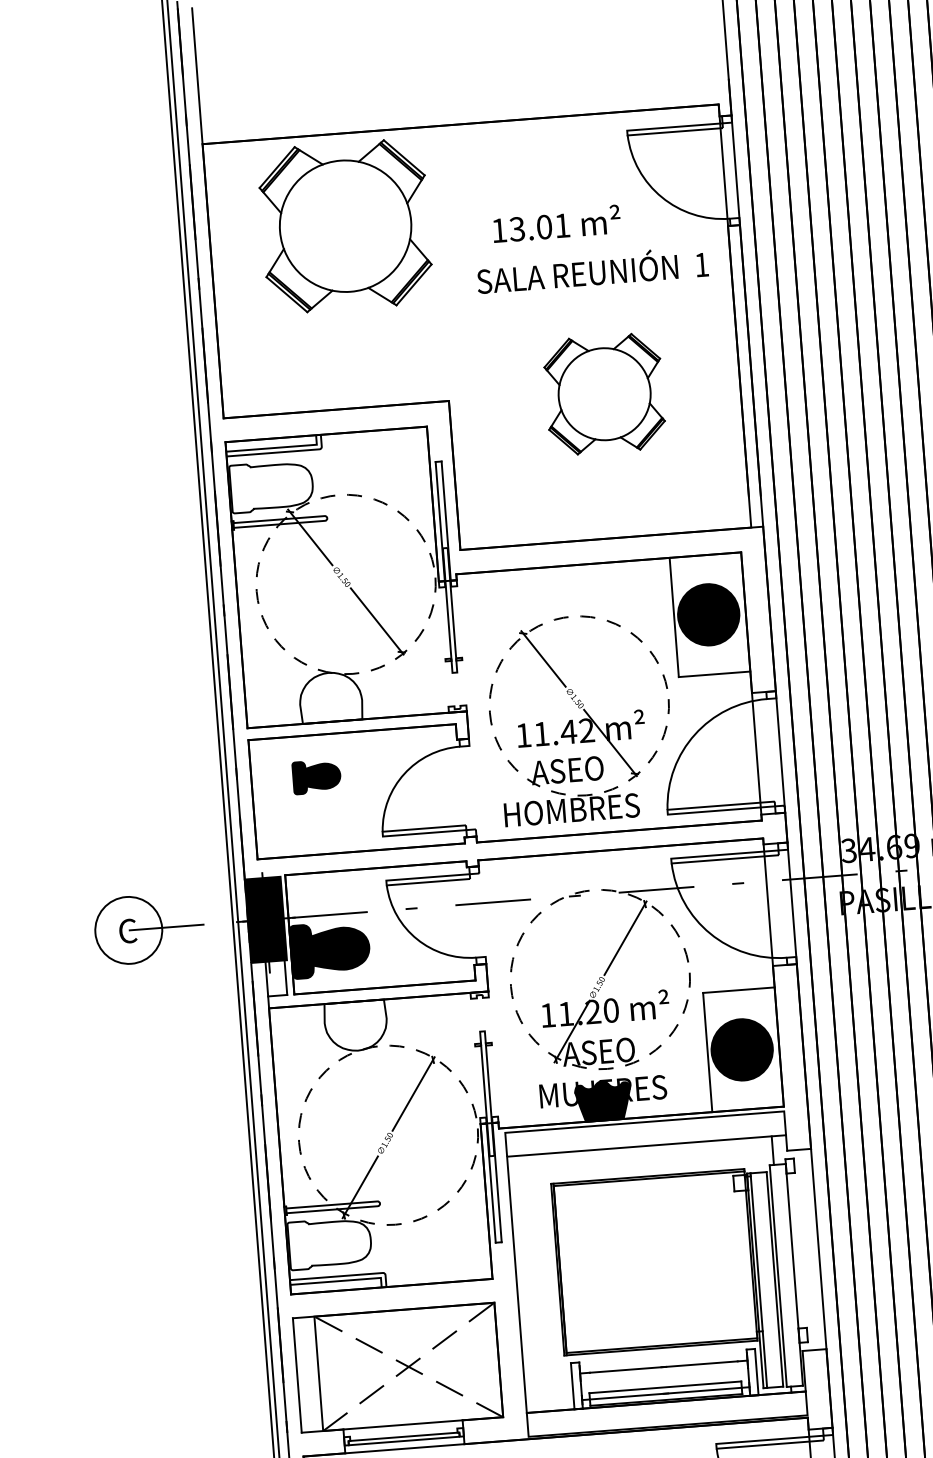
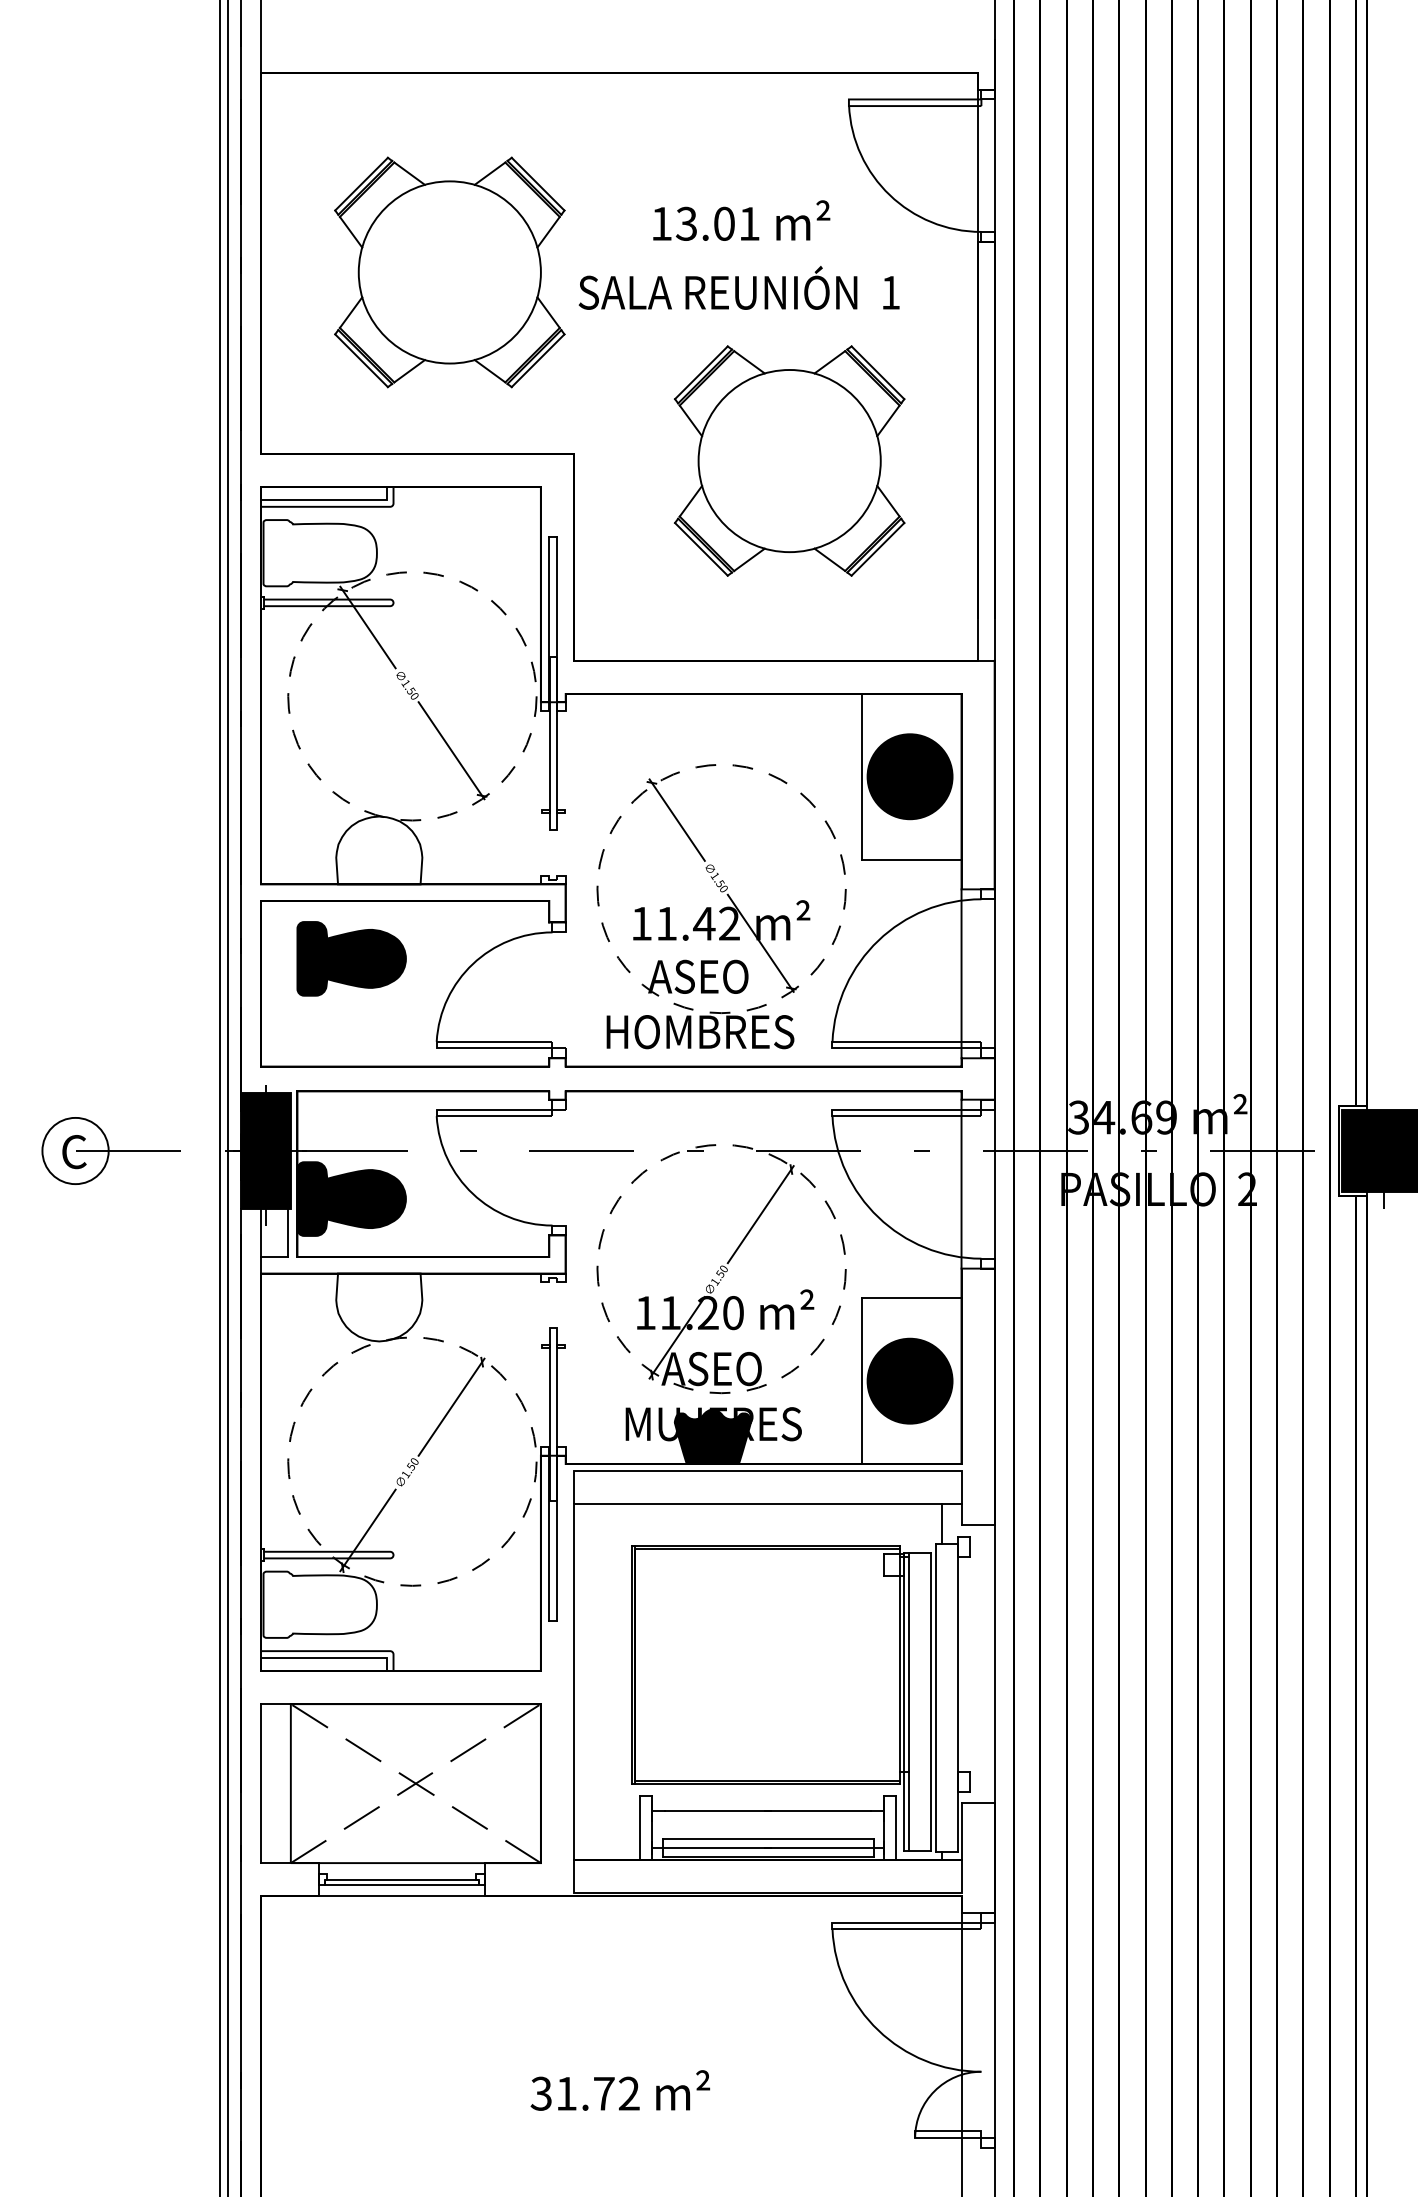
part: (345, 226) -> (449, 272), moved
text: (591, 269) -> (738, 287), moved
part: (604, 393) -> (789, 460), size x1.43
part: (316, 776) -> (351, 958), size x1.67
circle: (128, 930) -> (75, 1150), size x0.71

